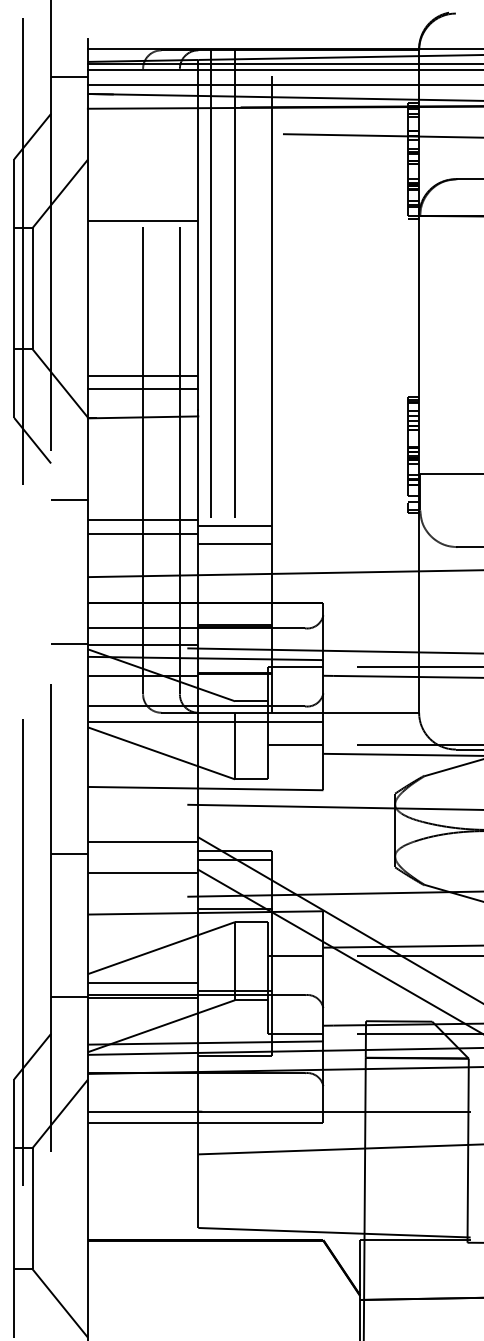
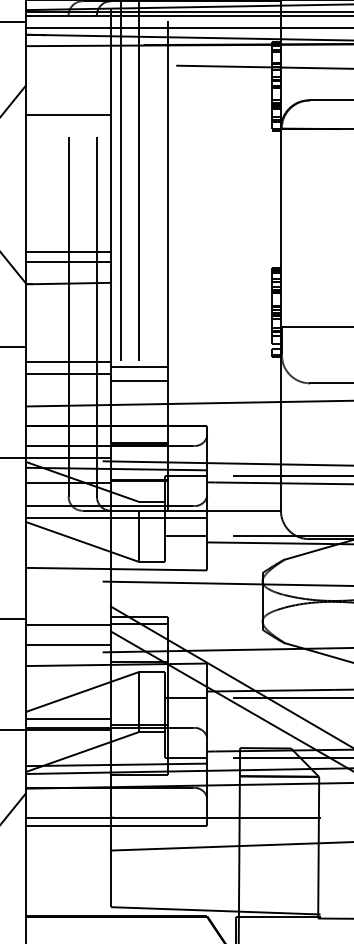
line: (142, 221) -> (68, 115), moved
line: (142, 841) -> (68, 624), moved
line: (142, 872) -> (68, 645), moved

